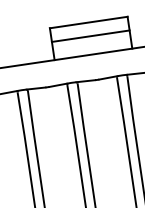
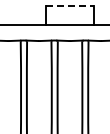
line: (89, 22) -> (70, 5), solid -> dashed
line: (90, 37) -> (69, 14), removed

